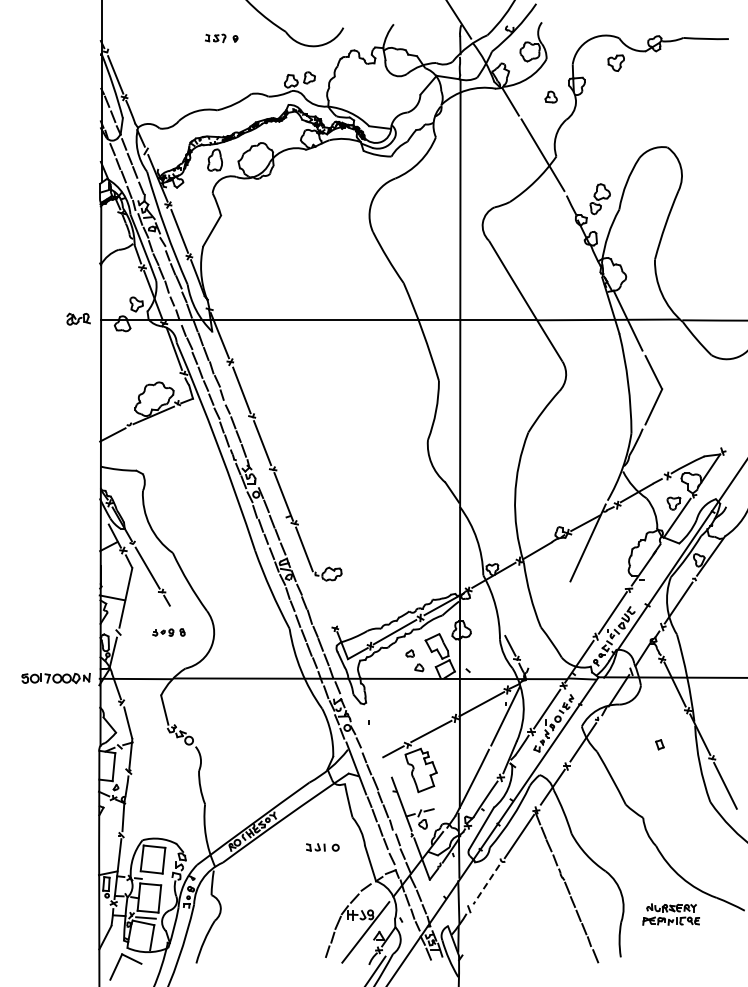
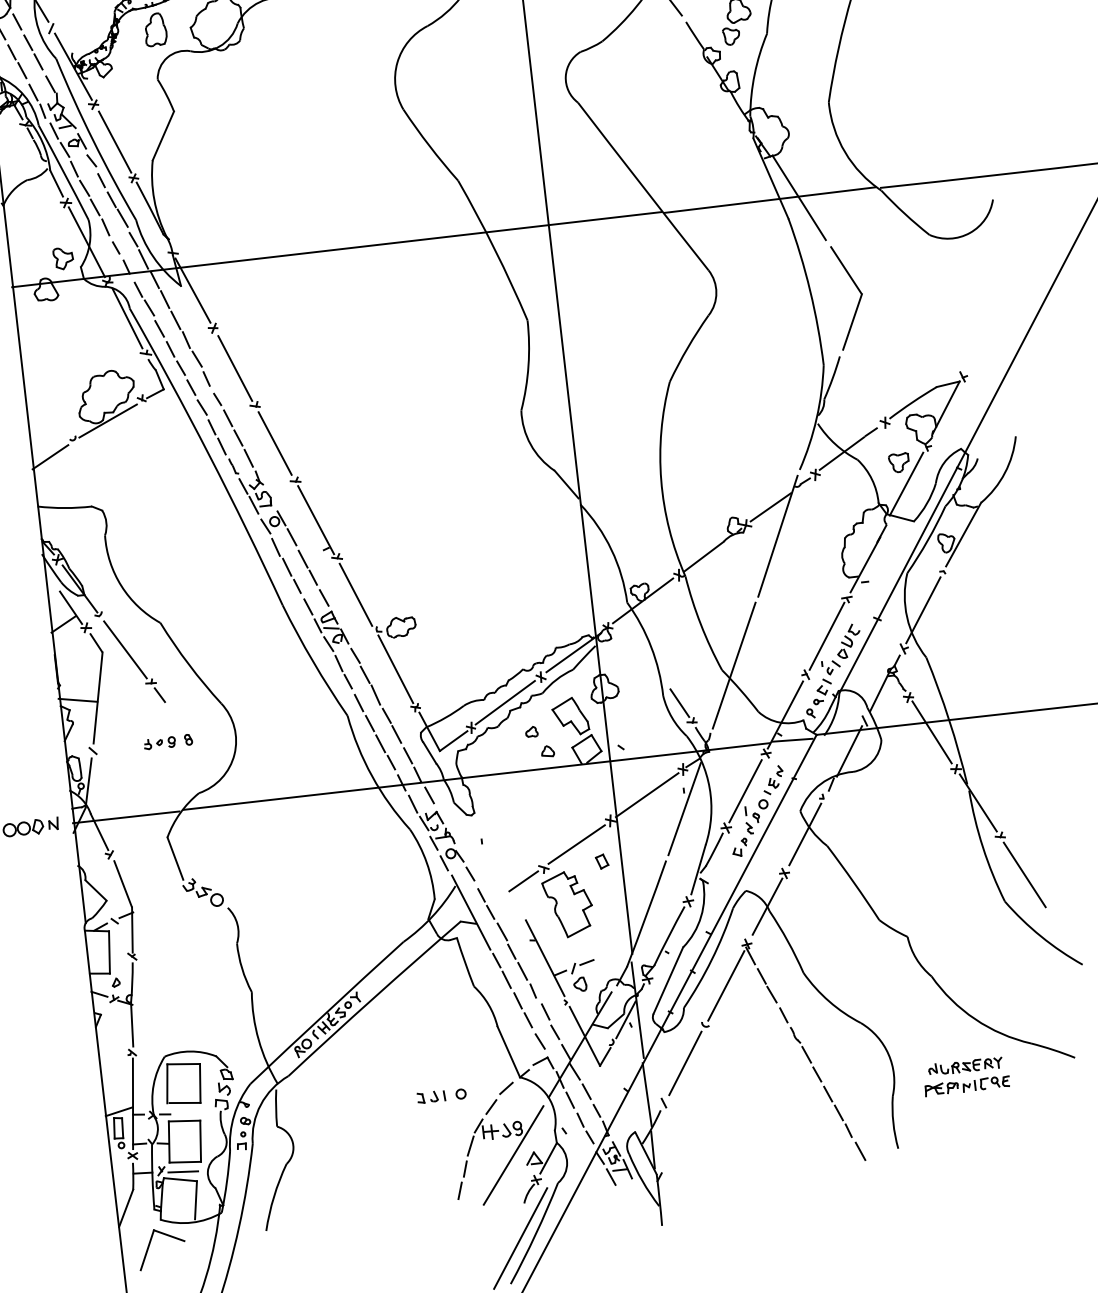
line: (324, 601) -> (394, 669), added
line: (549, 625) -> (734, 666), added
part: (659, 744) -> (601, 861), moved
part: (322, 847) -> (441, 1096), moved
line: (486, 884) -> (685, 1063), dashed -> solid

